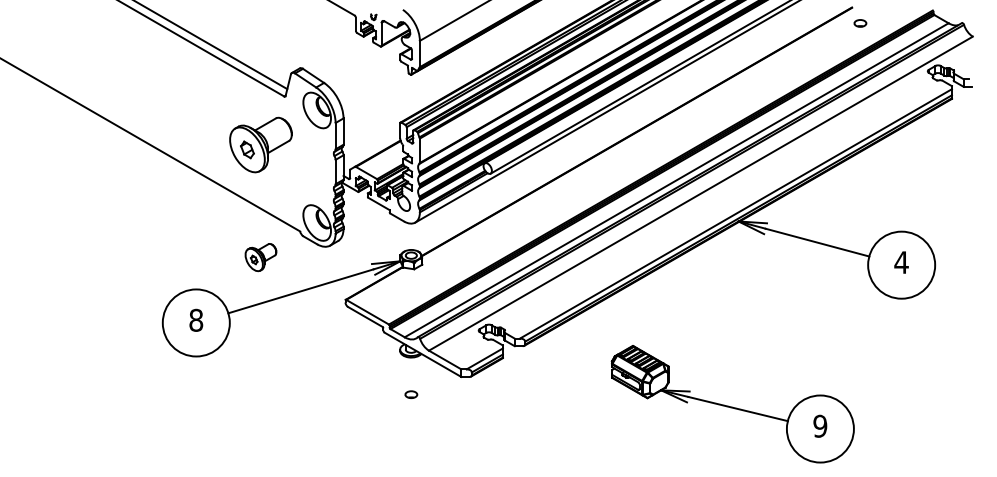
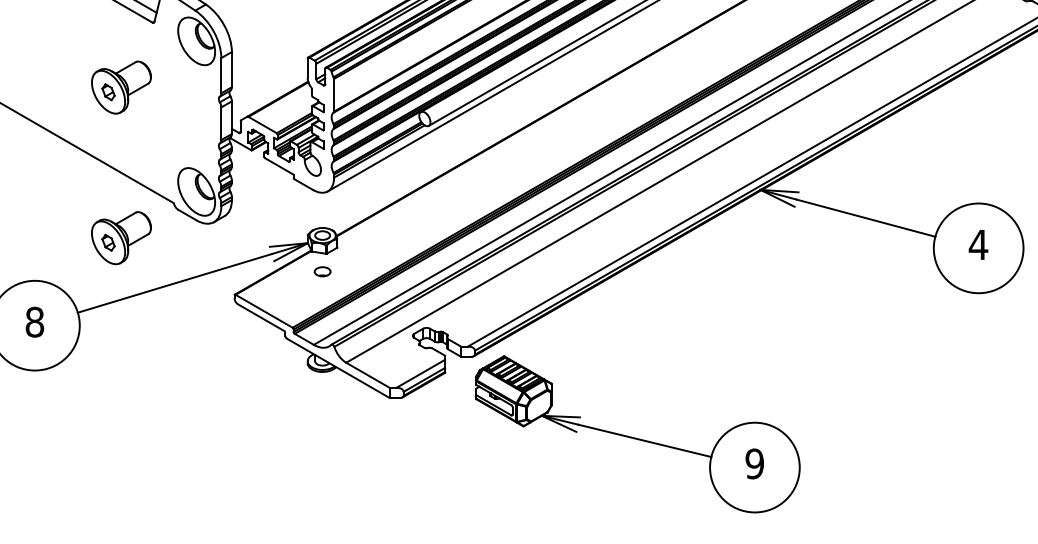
part: (260, 144) -> (120, 86), size x0.71
part: (260, 257) -> (120, 238), size x1.43
part: (411, 394) -> (322, 271), moved
part: (732, 404) -> (637, 434), moved

